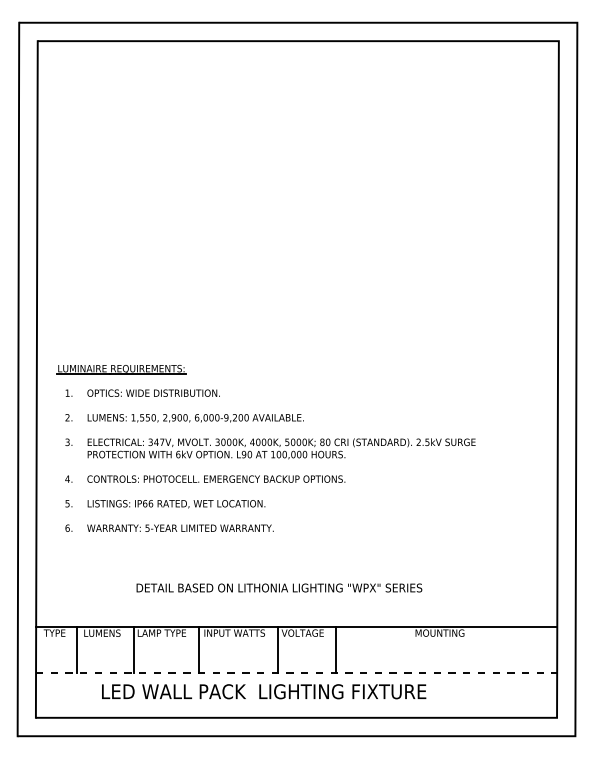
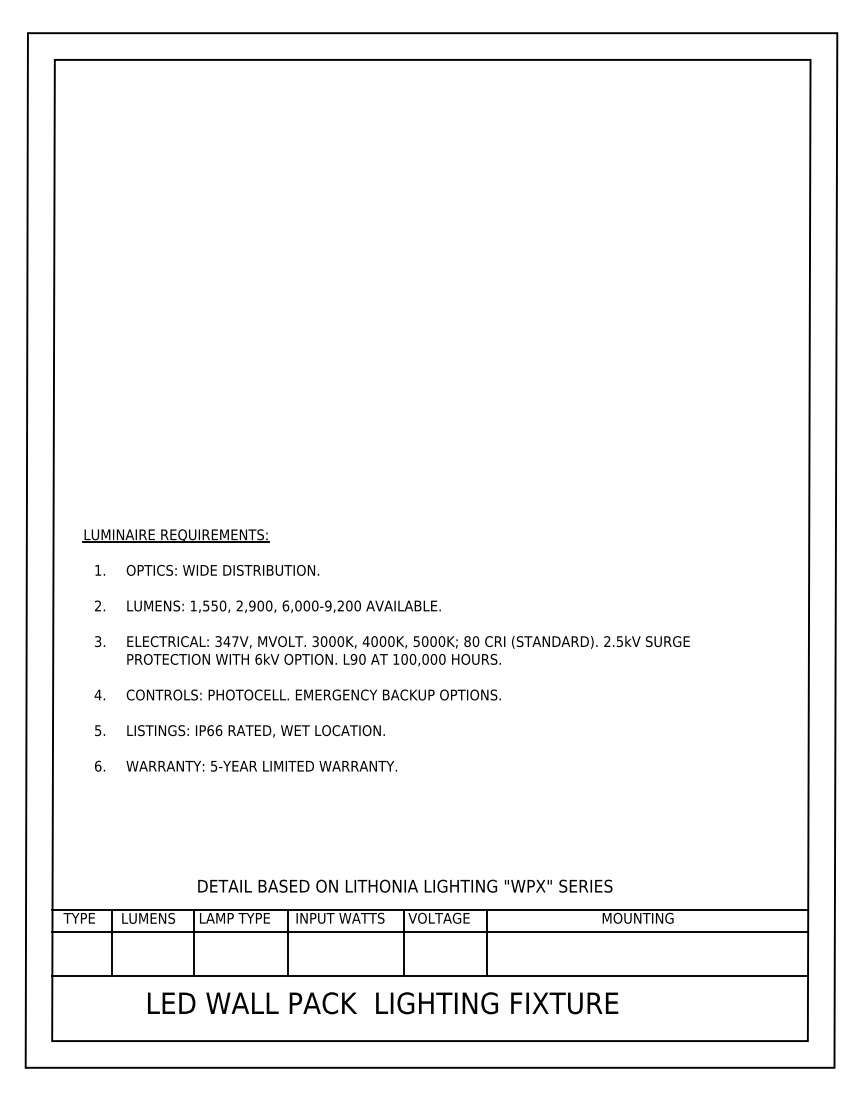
text: (279, 587) -> (405, 885), moved
line: (296, 642) -> (430, 931), added
line: (296, 673) -> (430, 976), dashed -> solid

